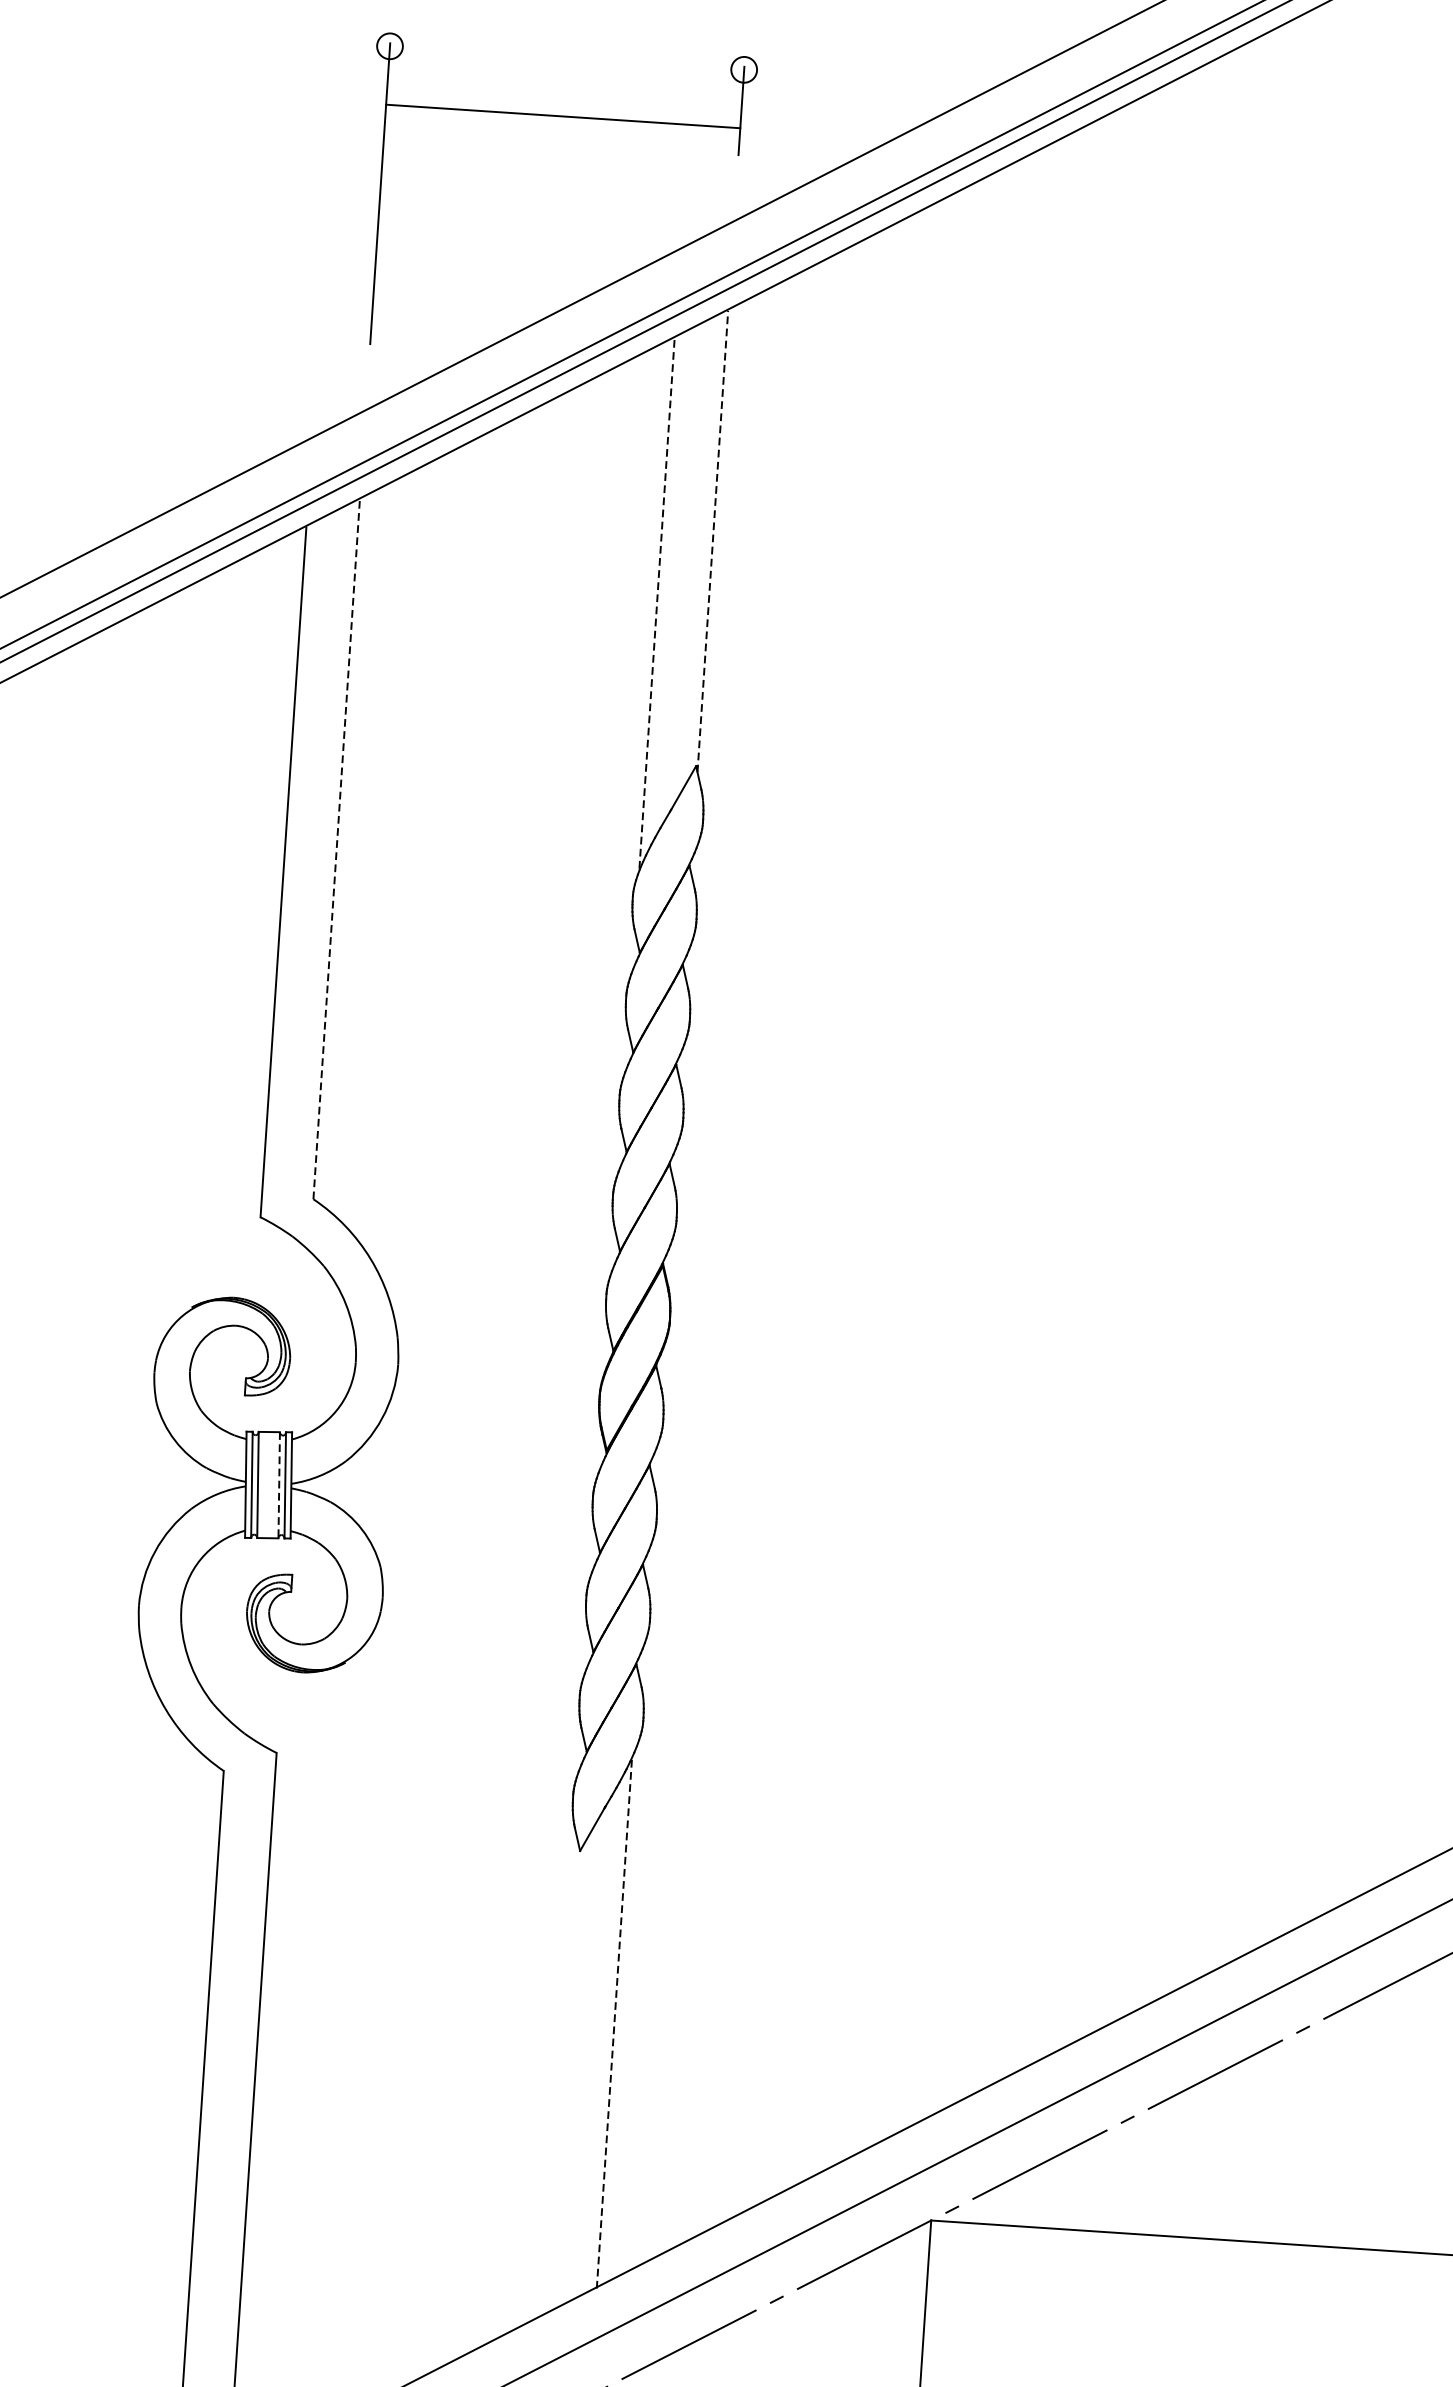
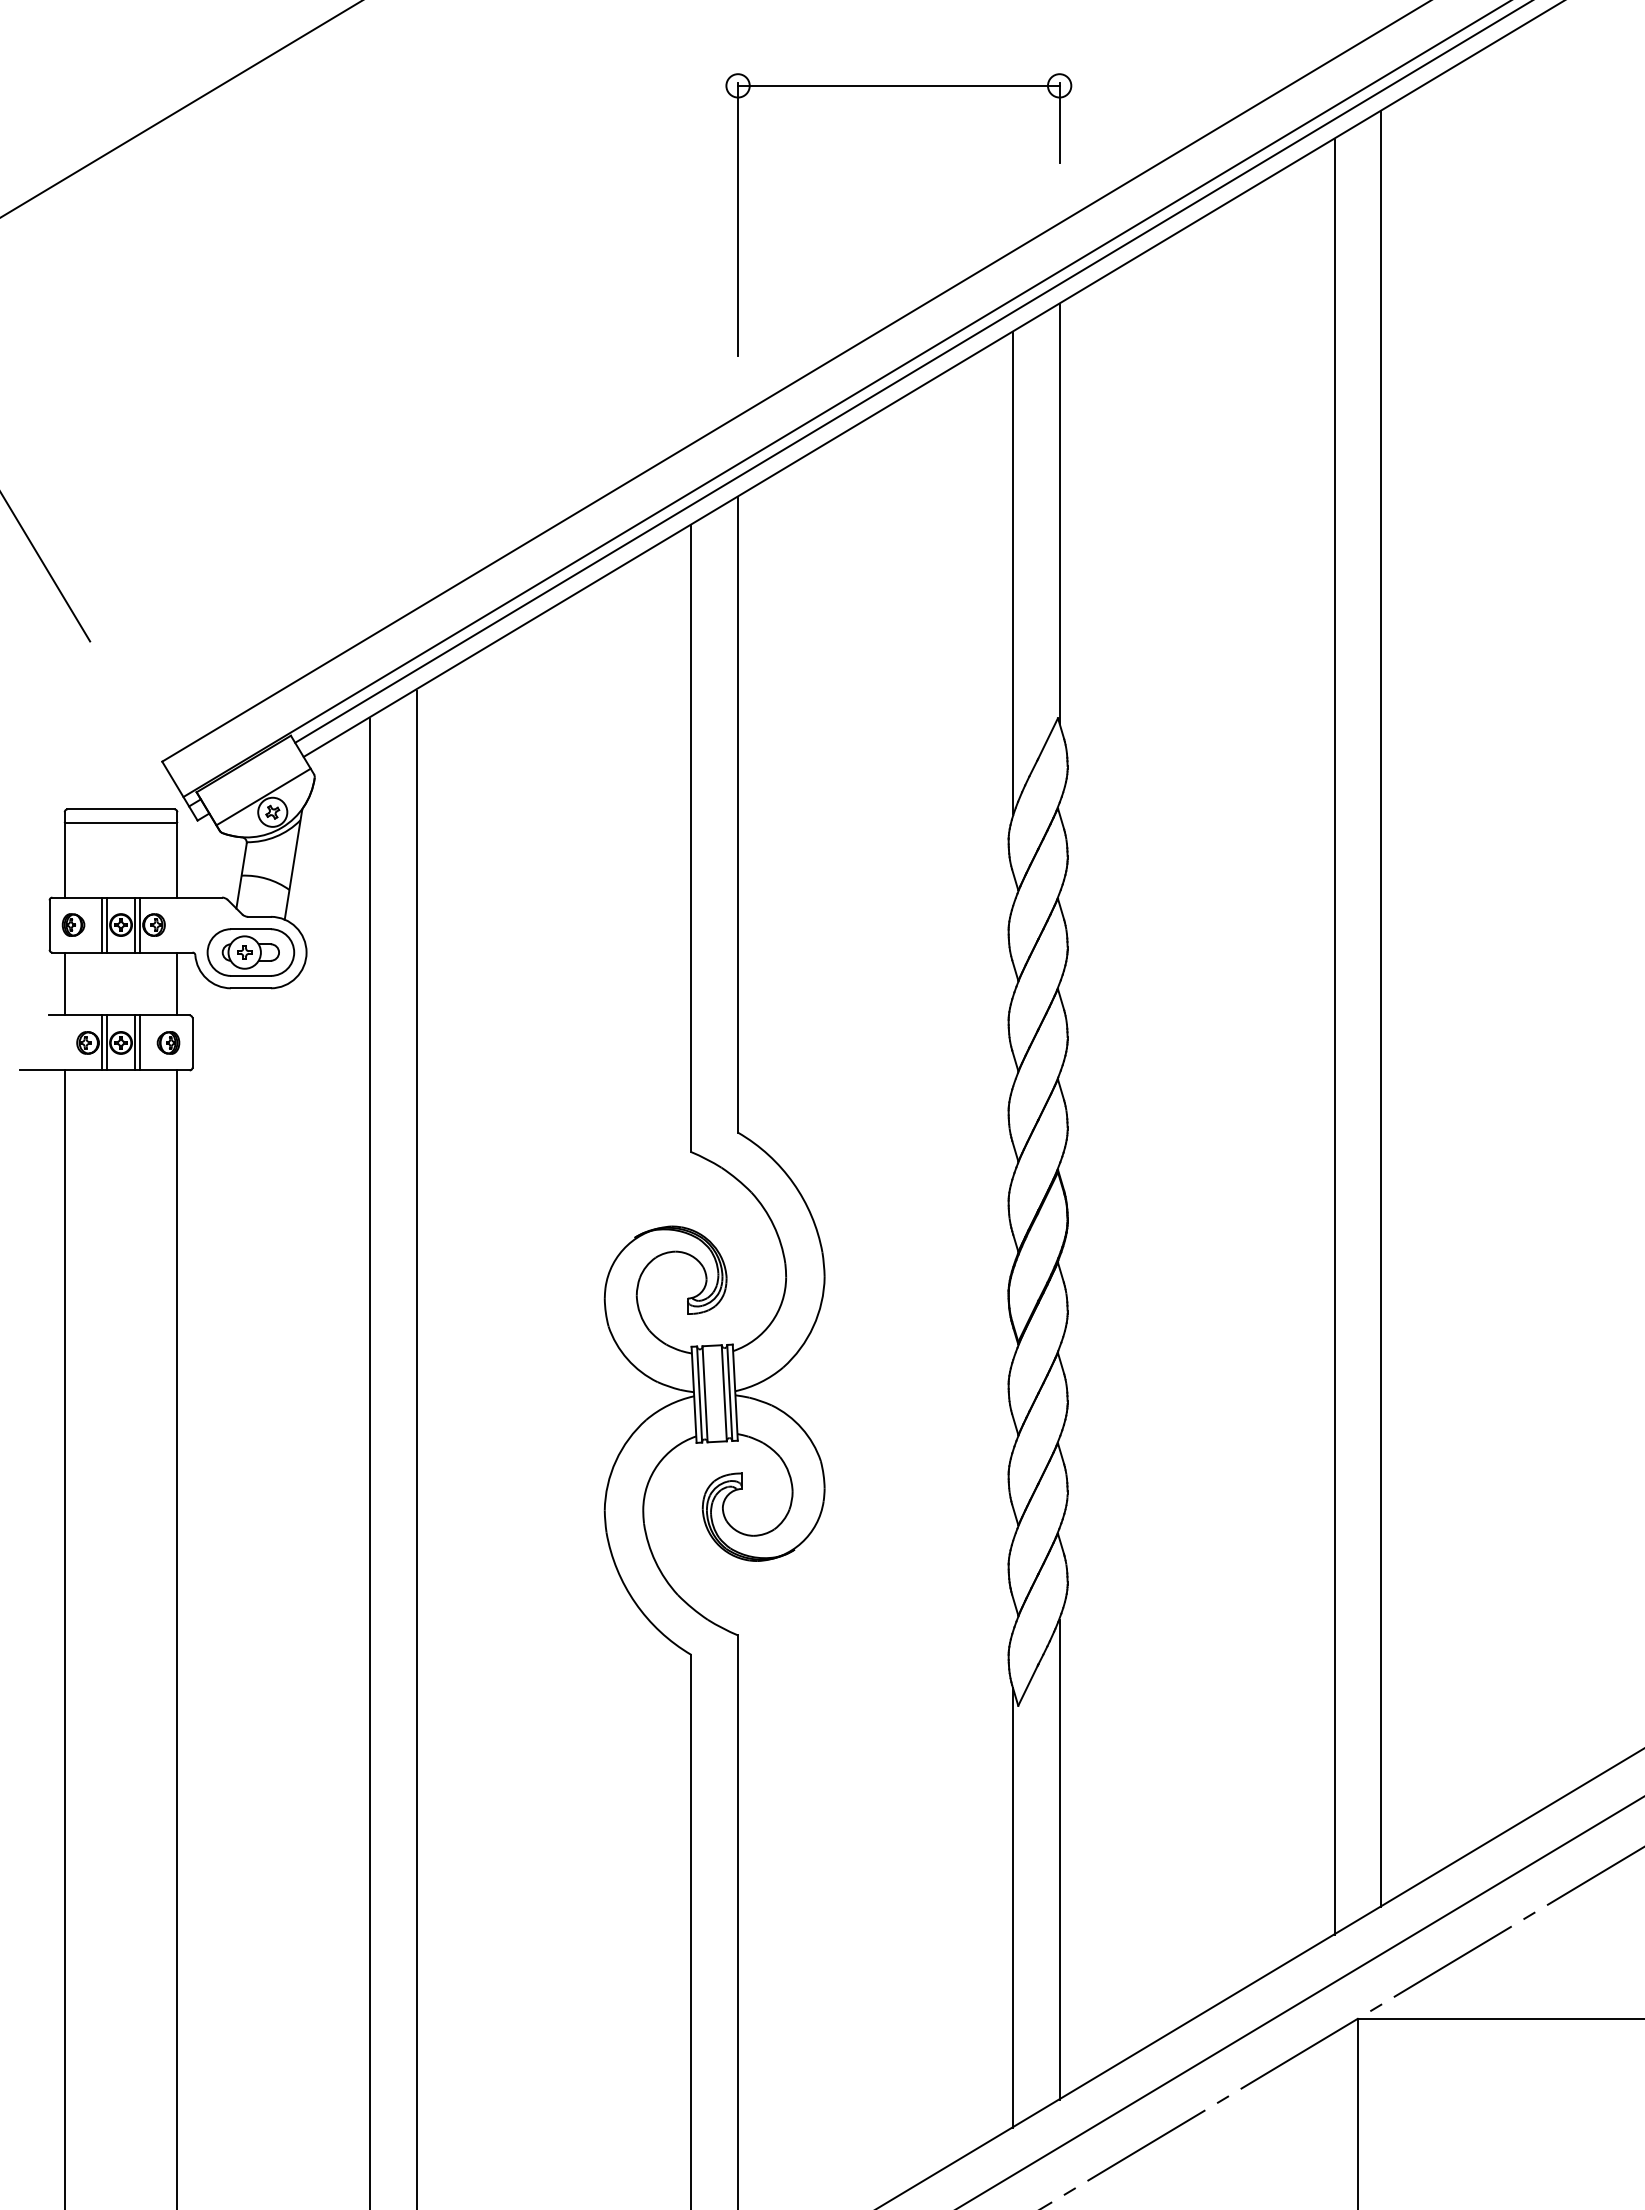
line: (562, 116) -> (898, 85), moved
line: (712, 541) -> (1059, 514), dashed -> solid
line: (656, 603) -> (1012, 573), dashed -> solid
line: (337, 848) -> (738, 814), dashed -> solid
line: (1031, 1110) -> (1381, 1009), added
line: (977, 1138) -> (1334, 1037), added
line: (279, 1485) -> (724, 1393), dashed -> solid
line: (614, 2023) -> (1059, 1859), dashed -> solid
line: (558, 2072) -> (1012, 1907), added

